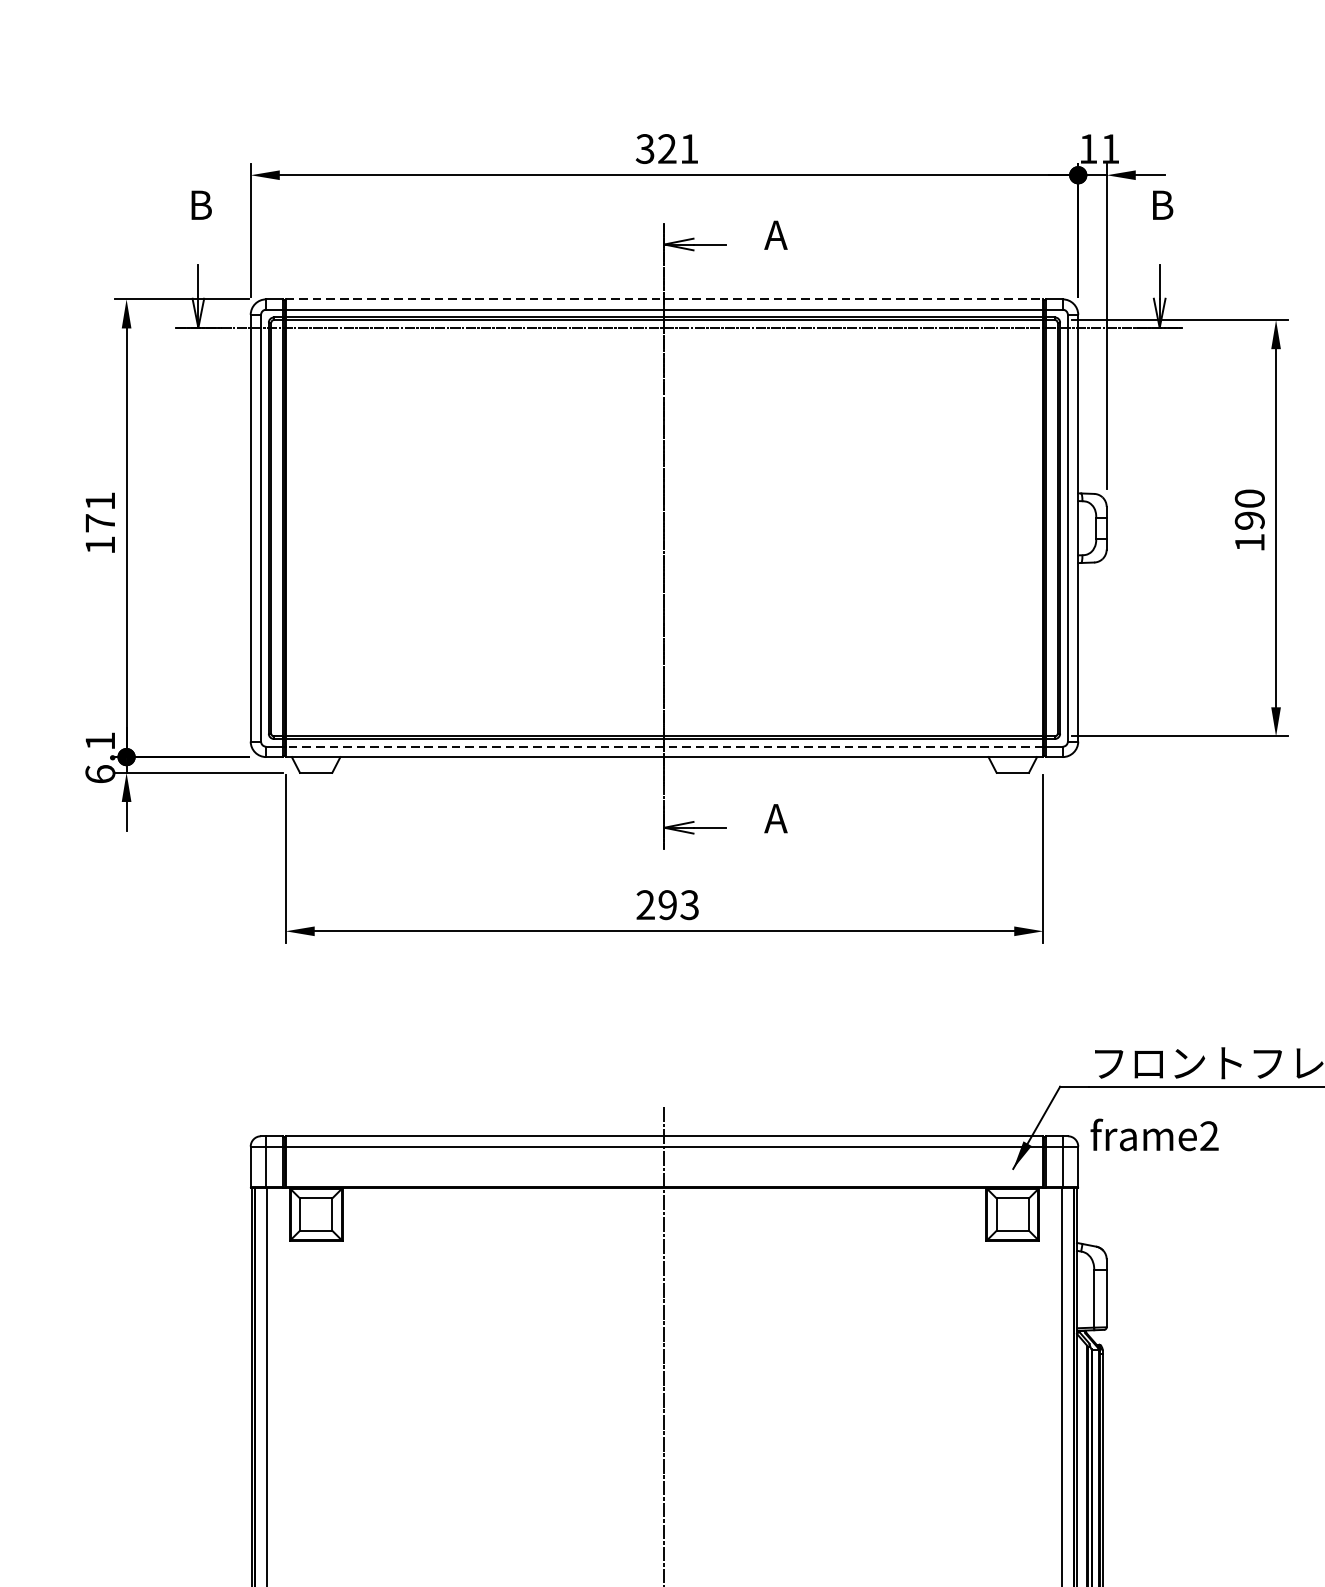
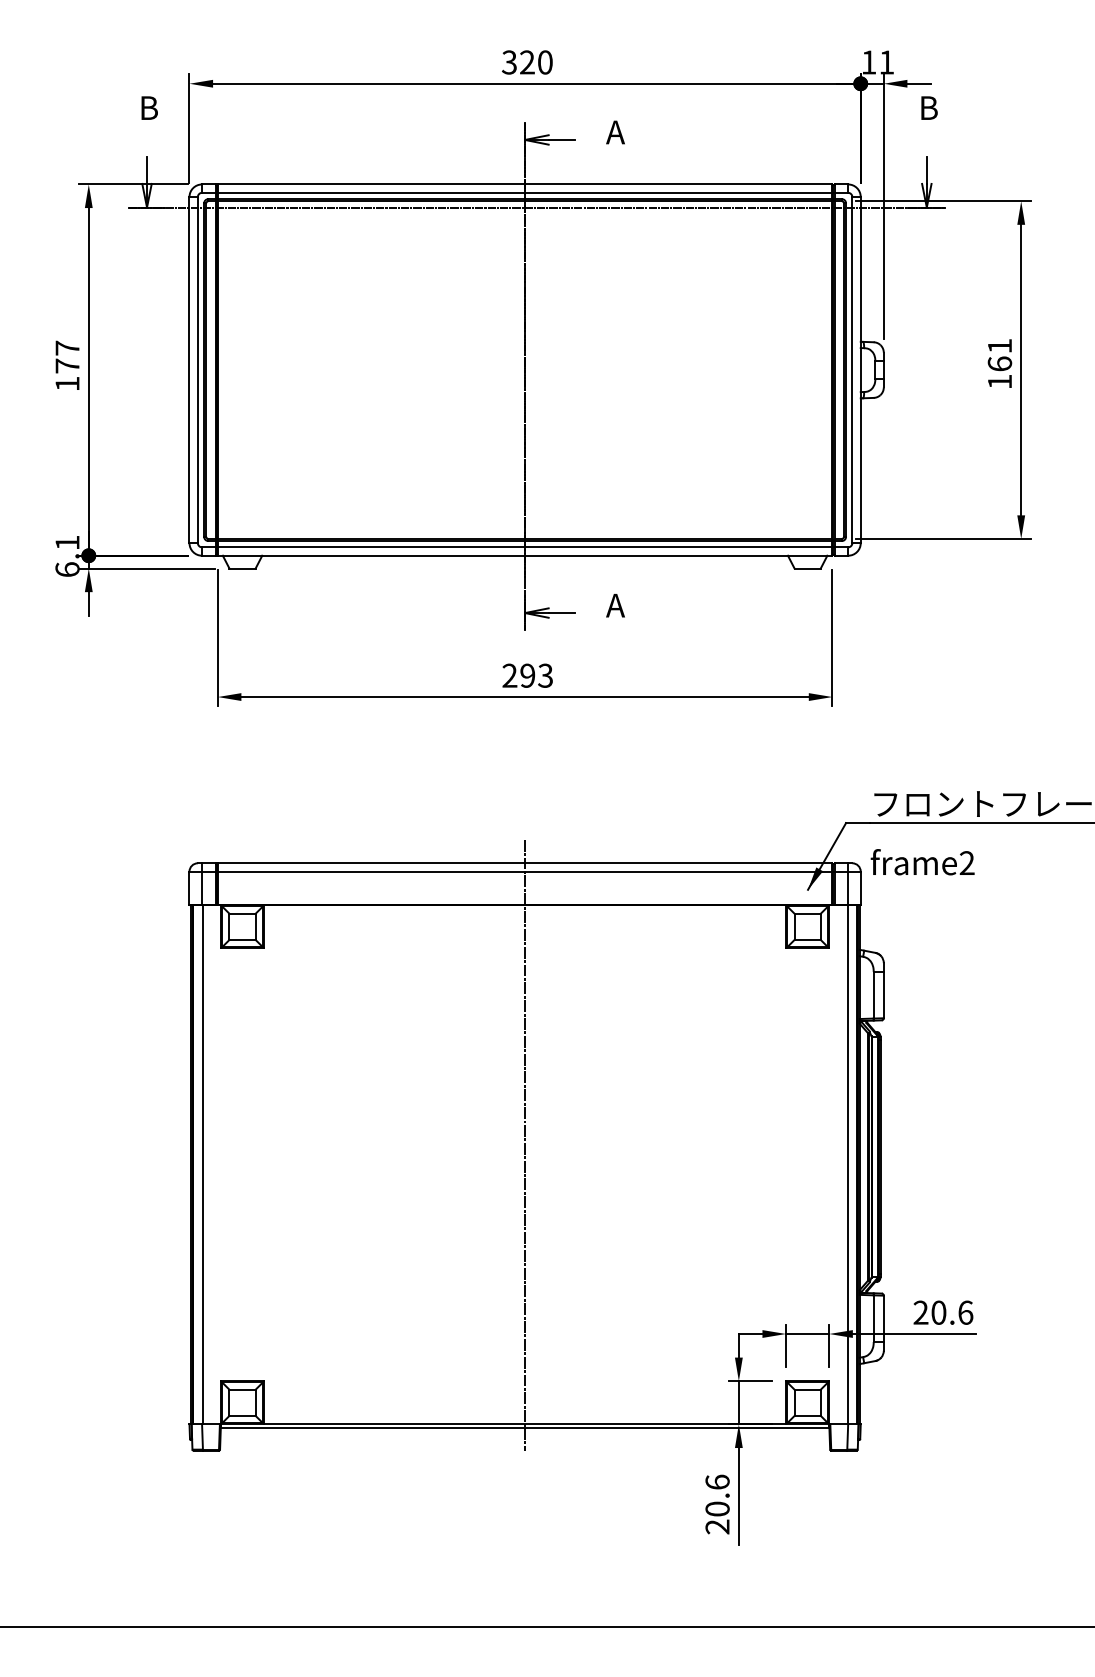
text: (689, 149) -> (545, 62), 321 -> 320
line: (664, 299) -> (525, 184), dashed -> solid
text: (100, 500) -> (67, 347), 171 -> 177
text: (1249, 509) -> (999, 354), 190 -> 161
line: (663, 746) -> (524, 547), dashed -> solid

